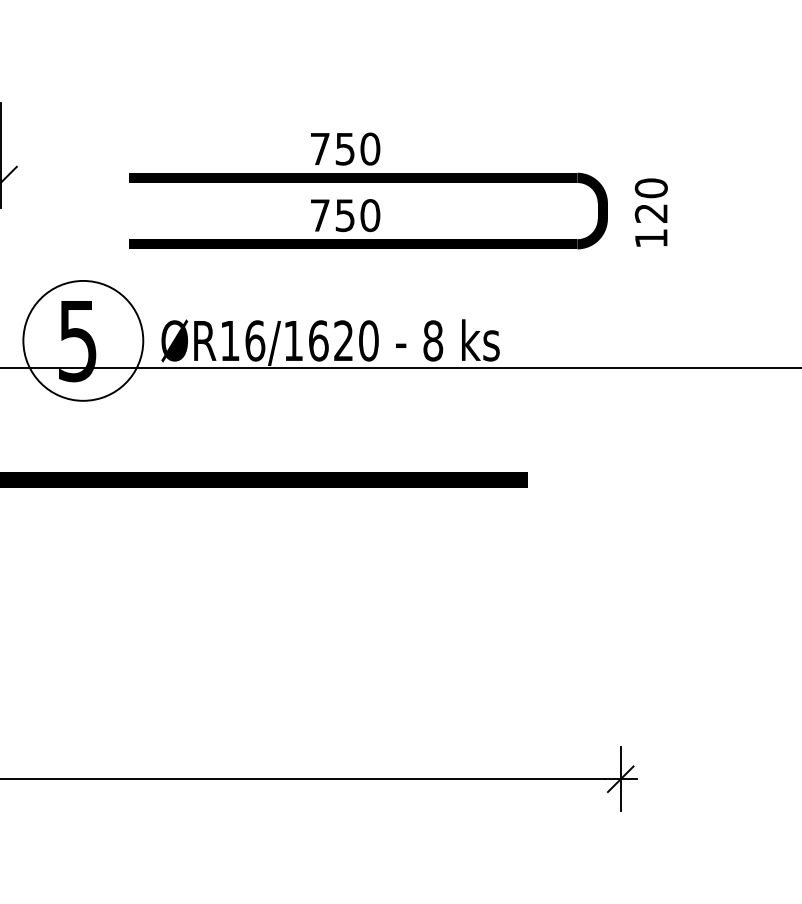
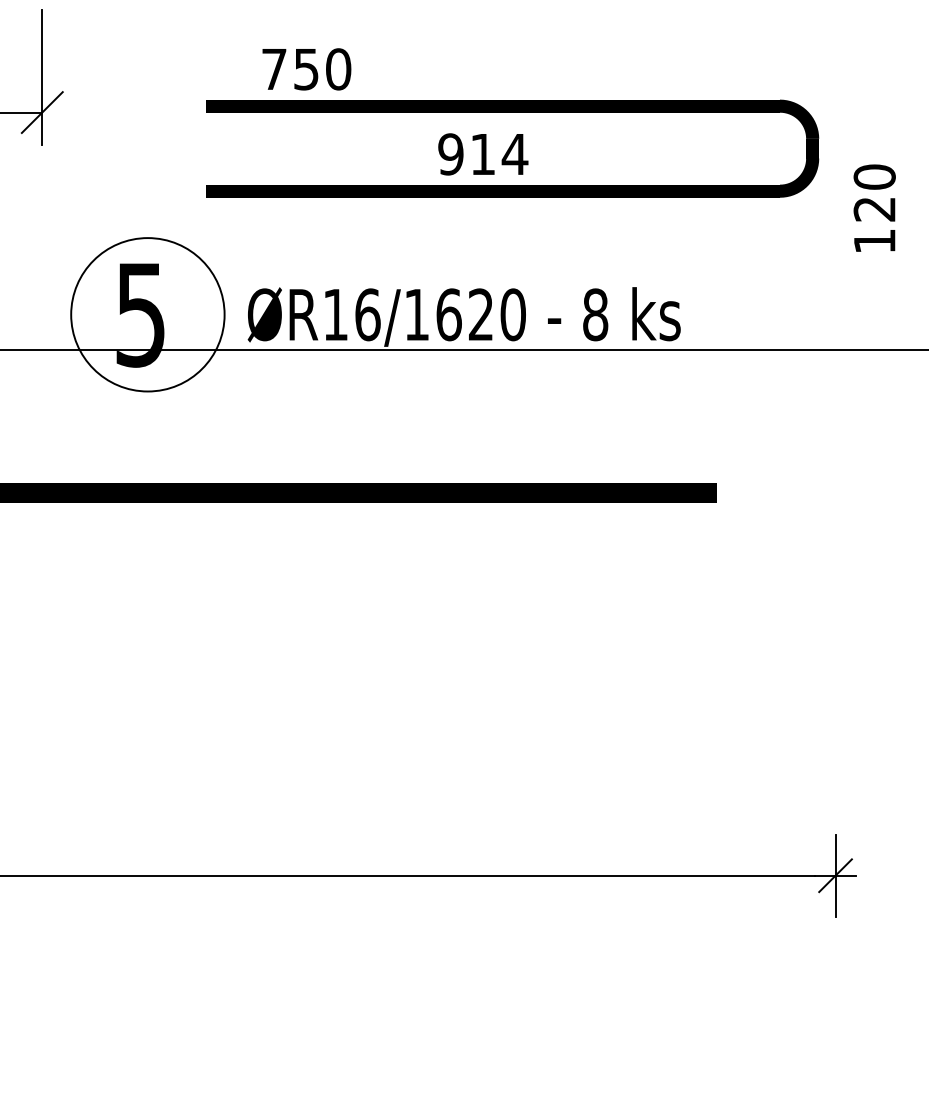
text: (345, 148) -> (306, 68), moved
text: (650, 212) -> (873, 208), moved
text: (345, 215) -> (483, 154), 750 -> 914

